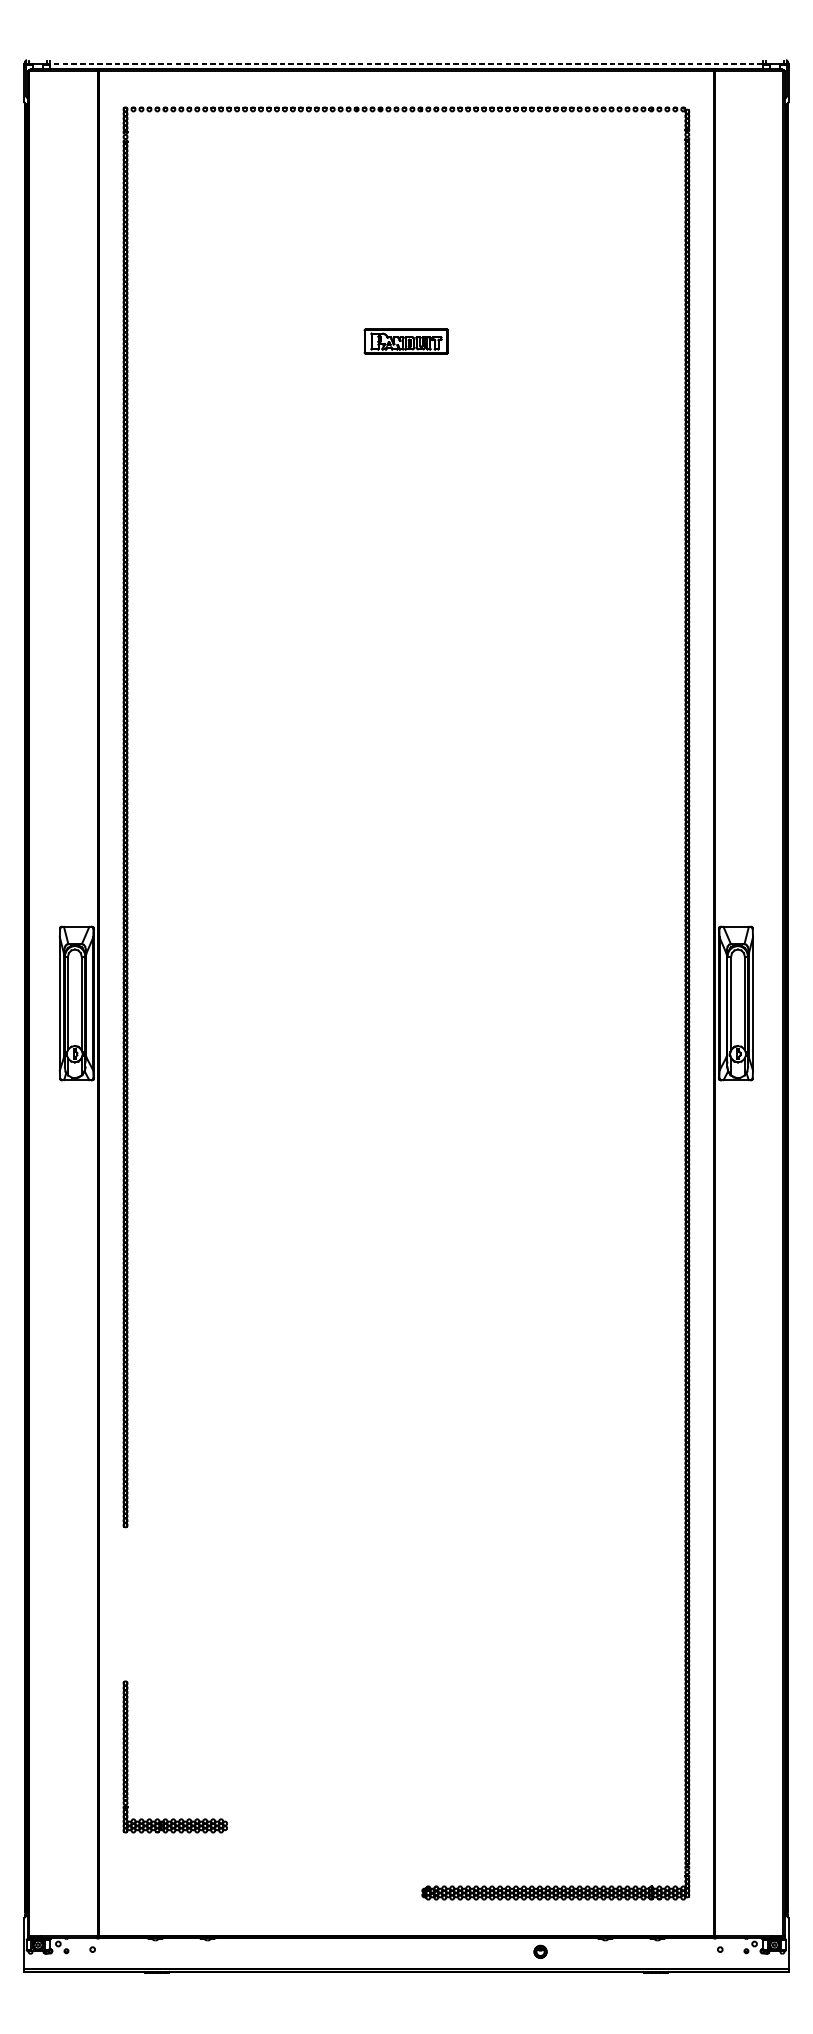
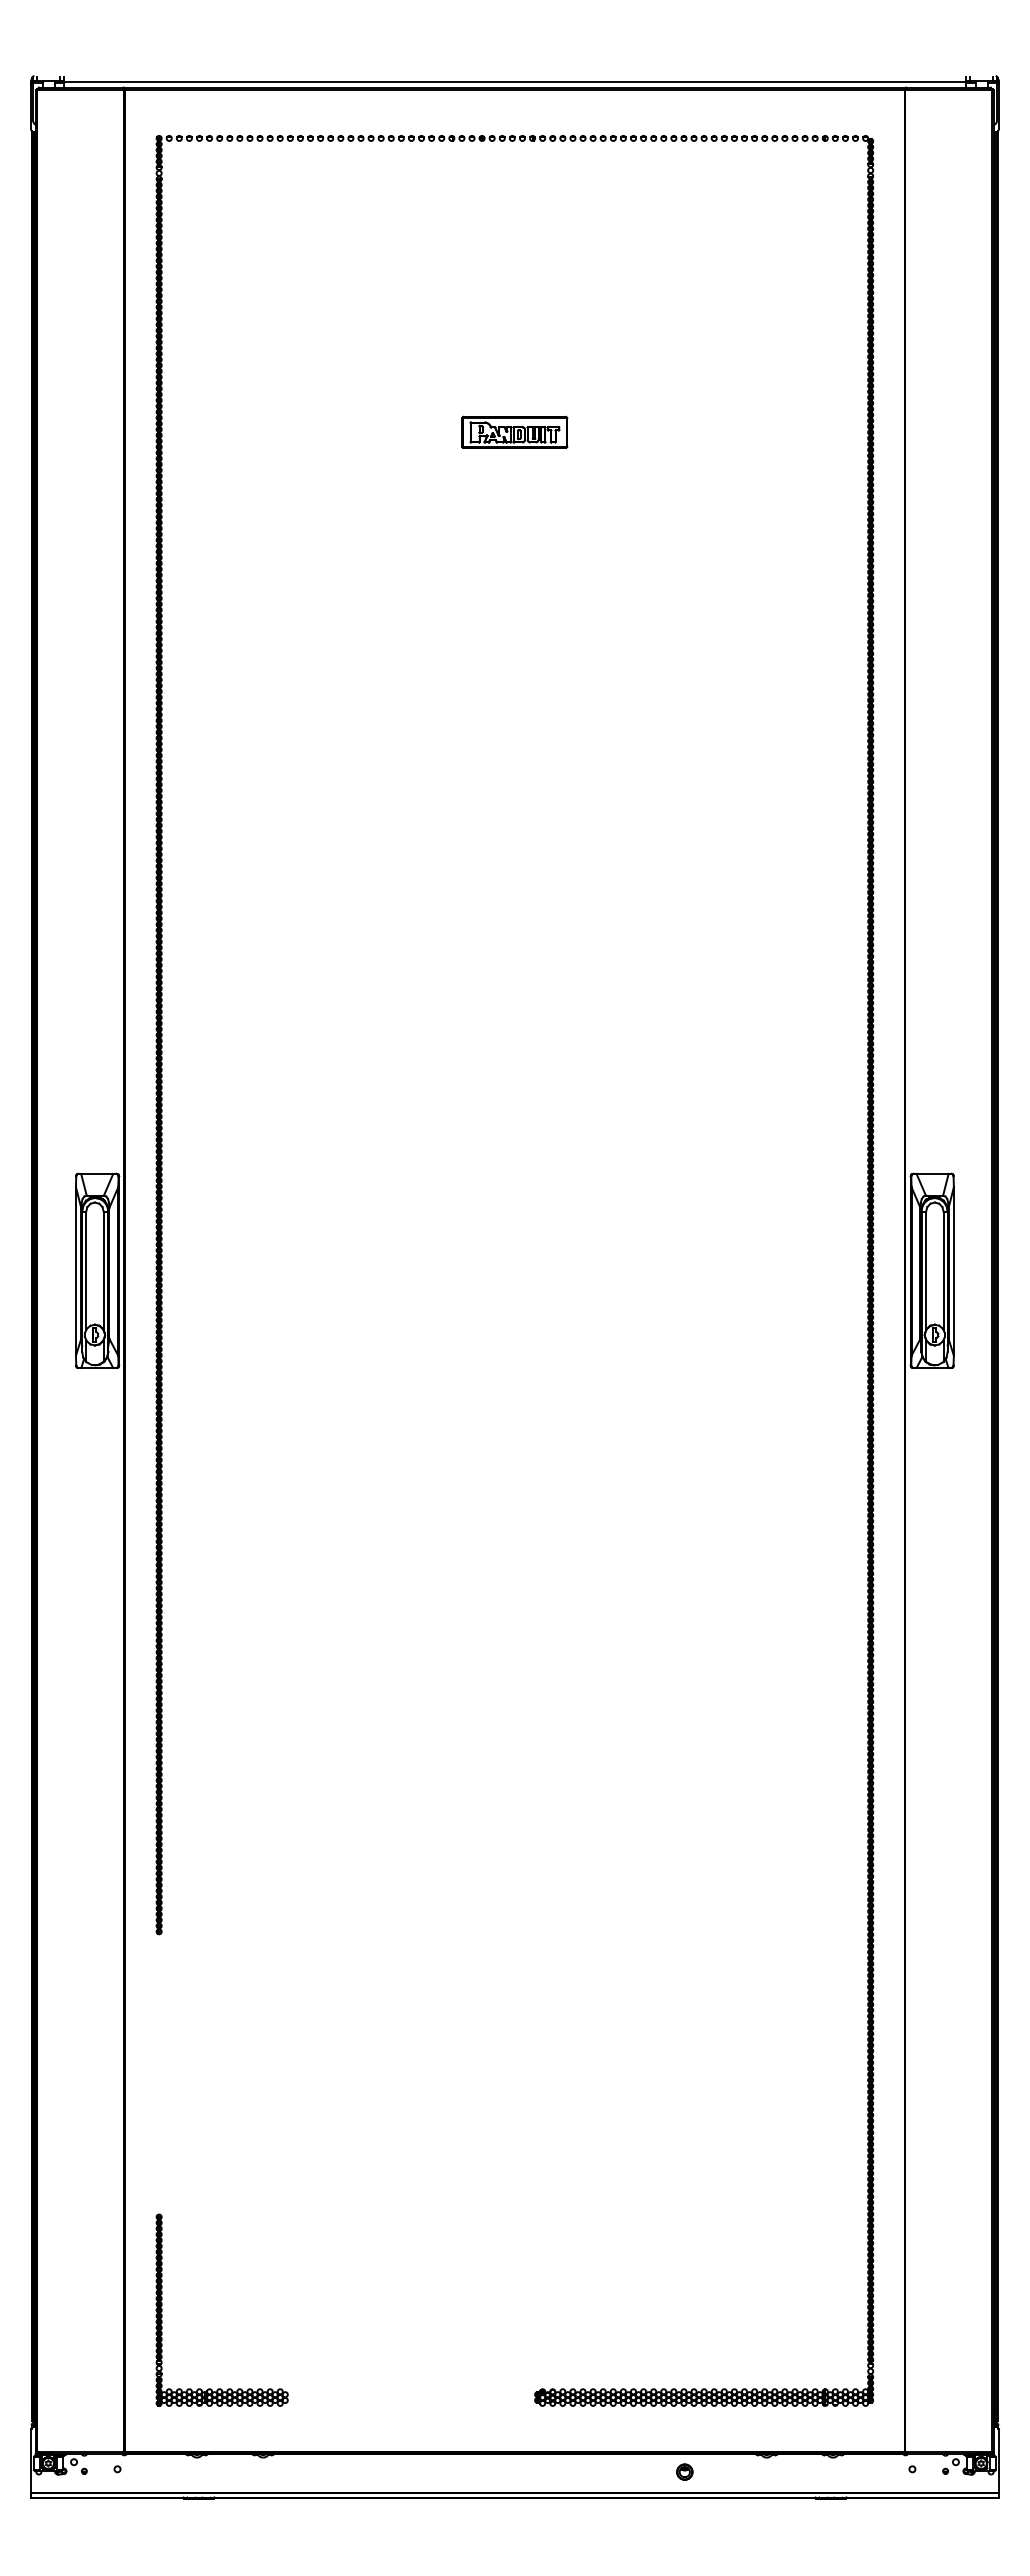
line: (406, 64) -> (514, 81), dashed -> solid
part: (128, 1756) -> (162, 2309), moved

